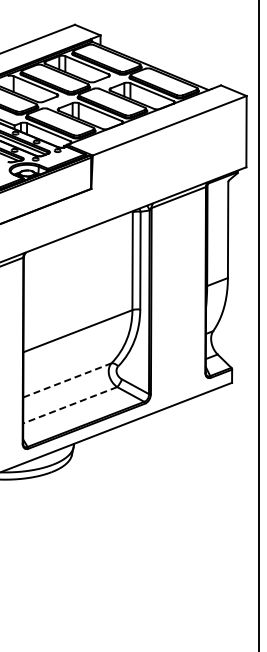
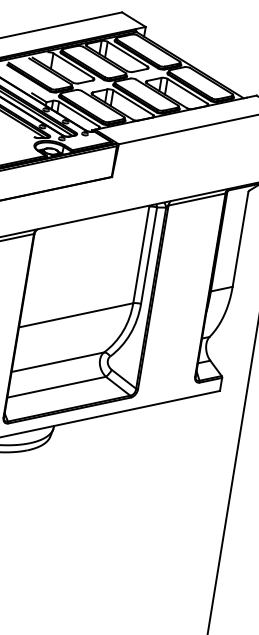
line: (67, 380) -> (57, 362), dashed -> solid
line: (69, 405) -> (55, 387), dashed -> solid

